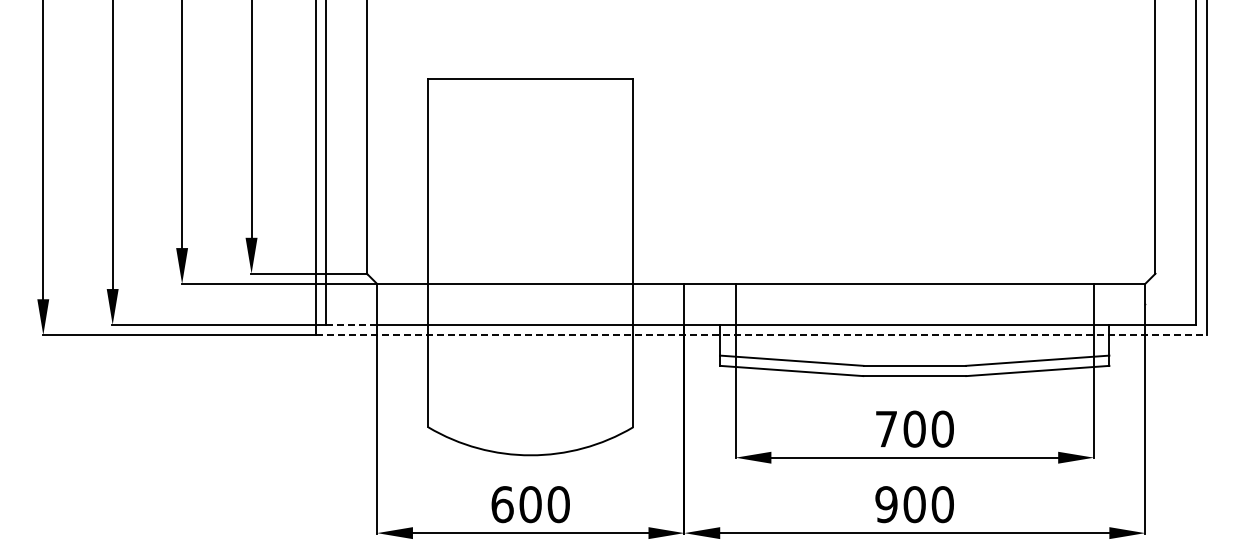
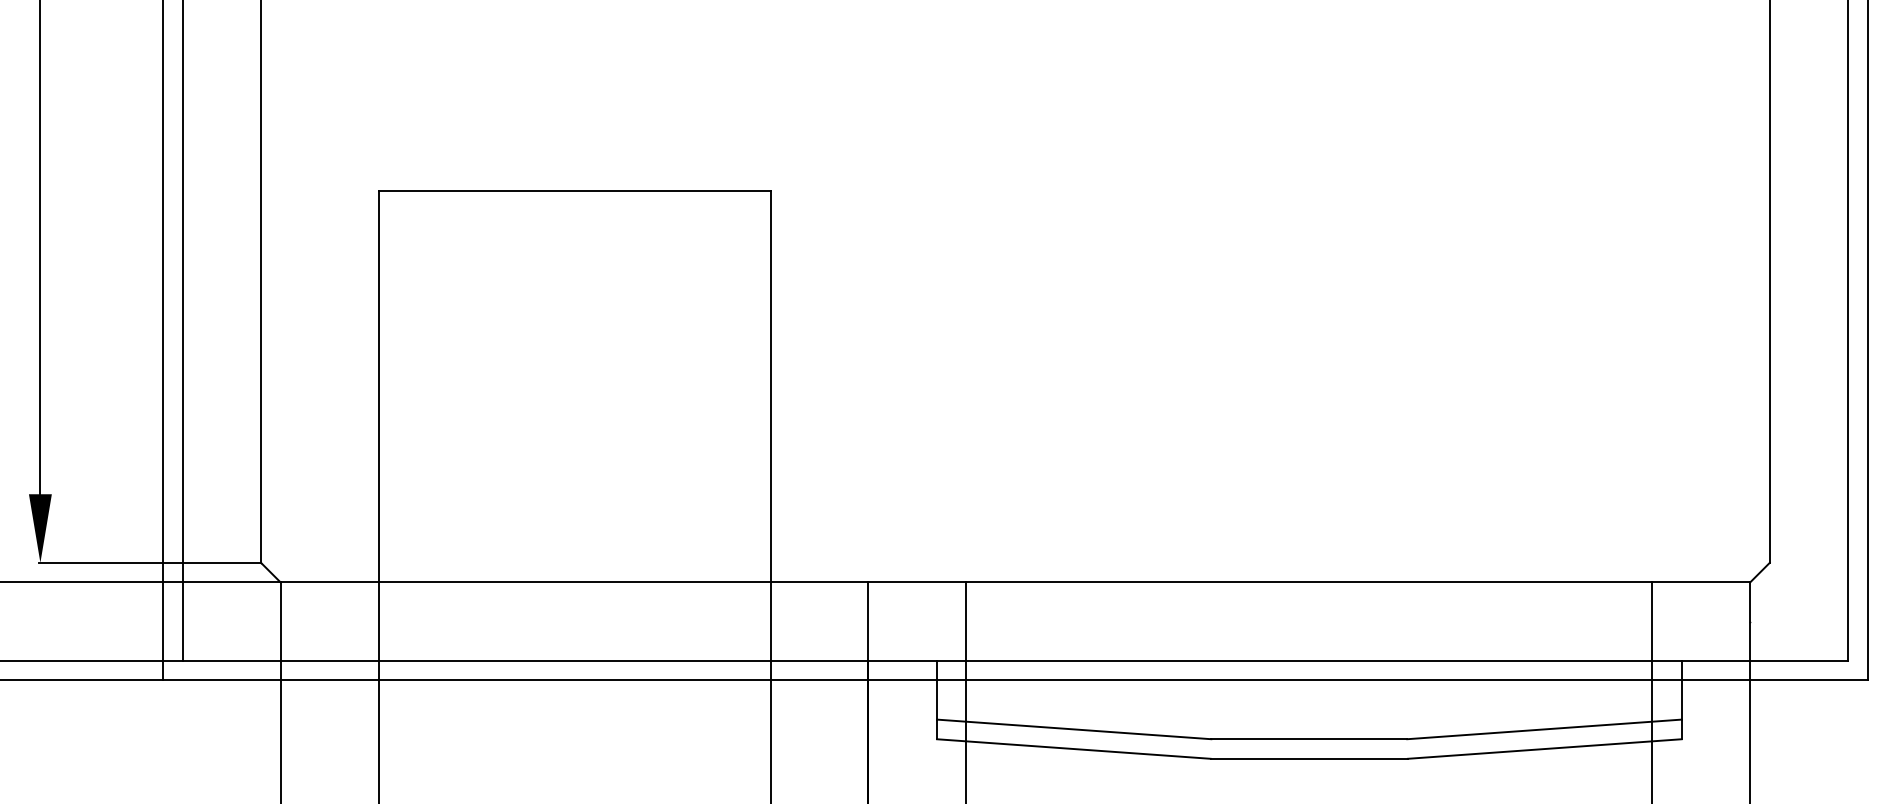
line: (351, 324) -> (231, 660), dashed -> solid
line: (761, 335) -> (1016, 681), dashed -> solid

